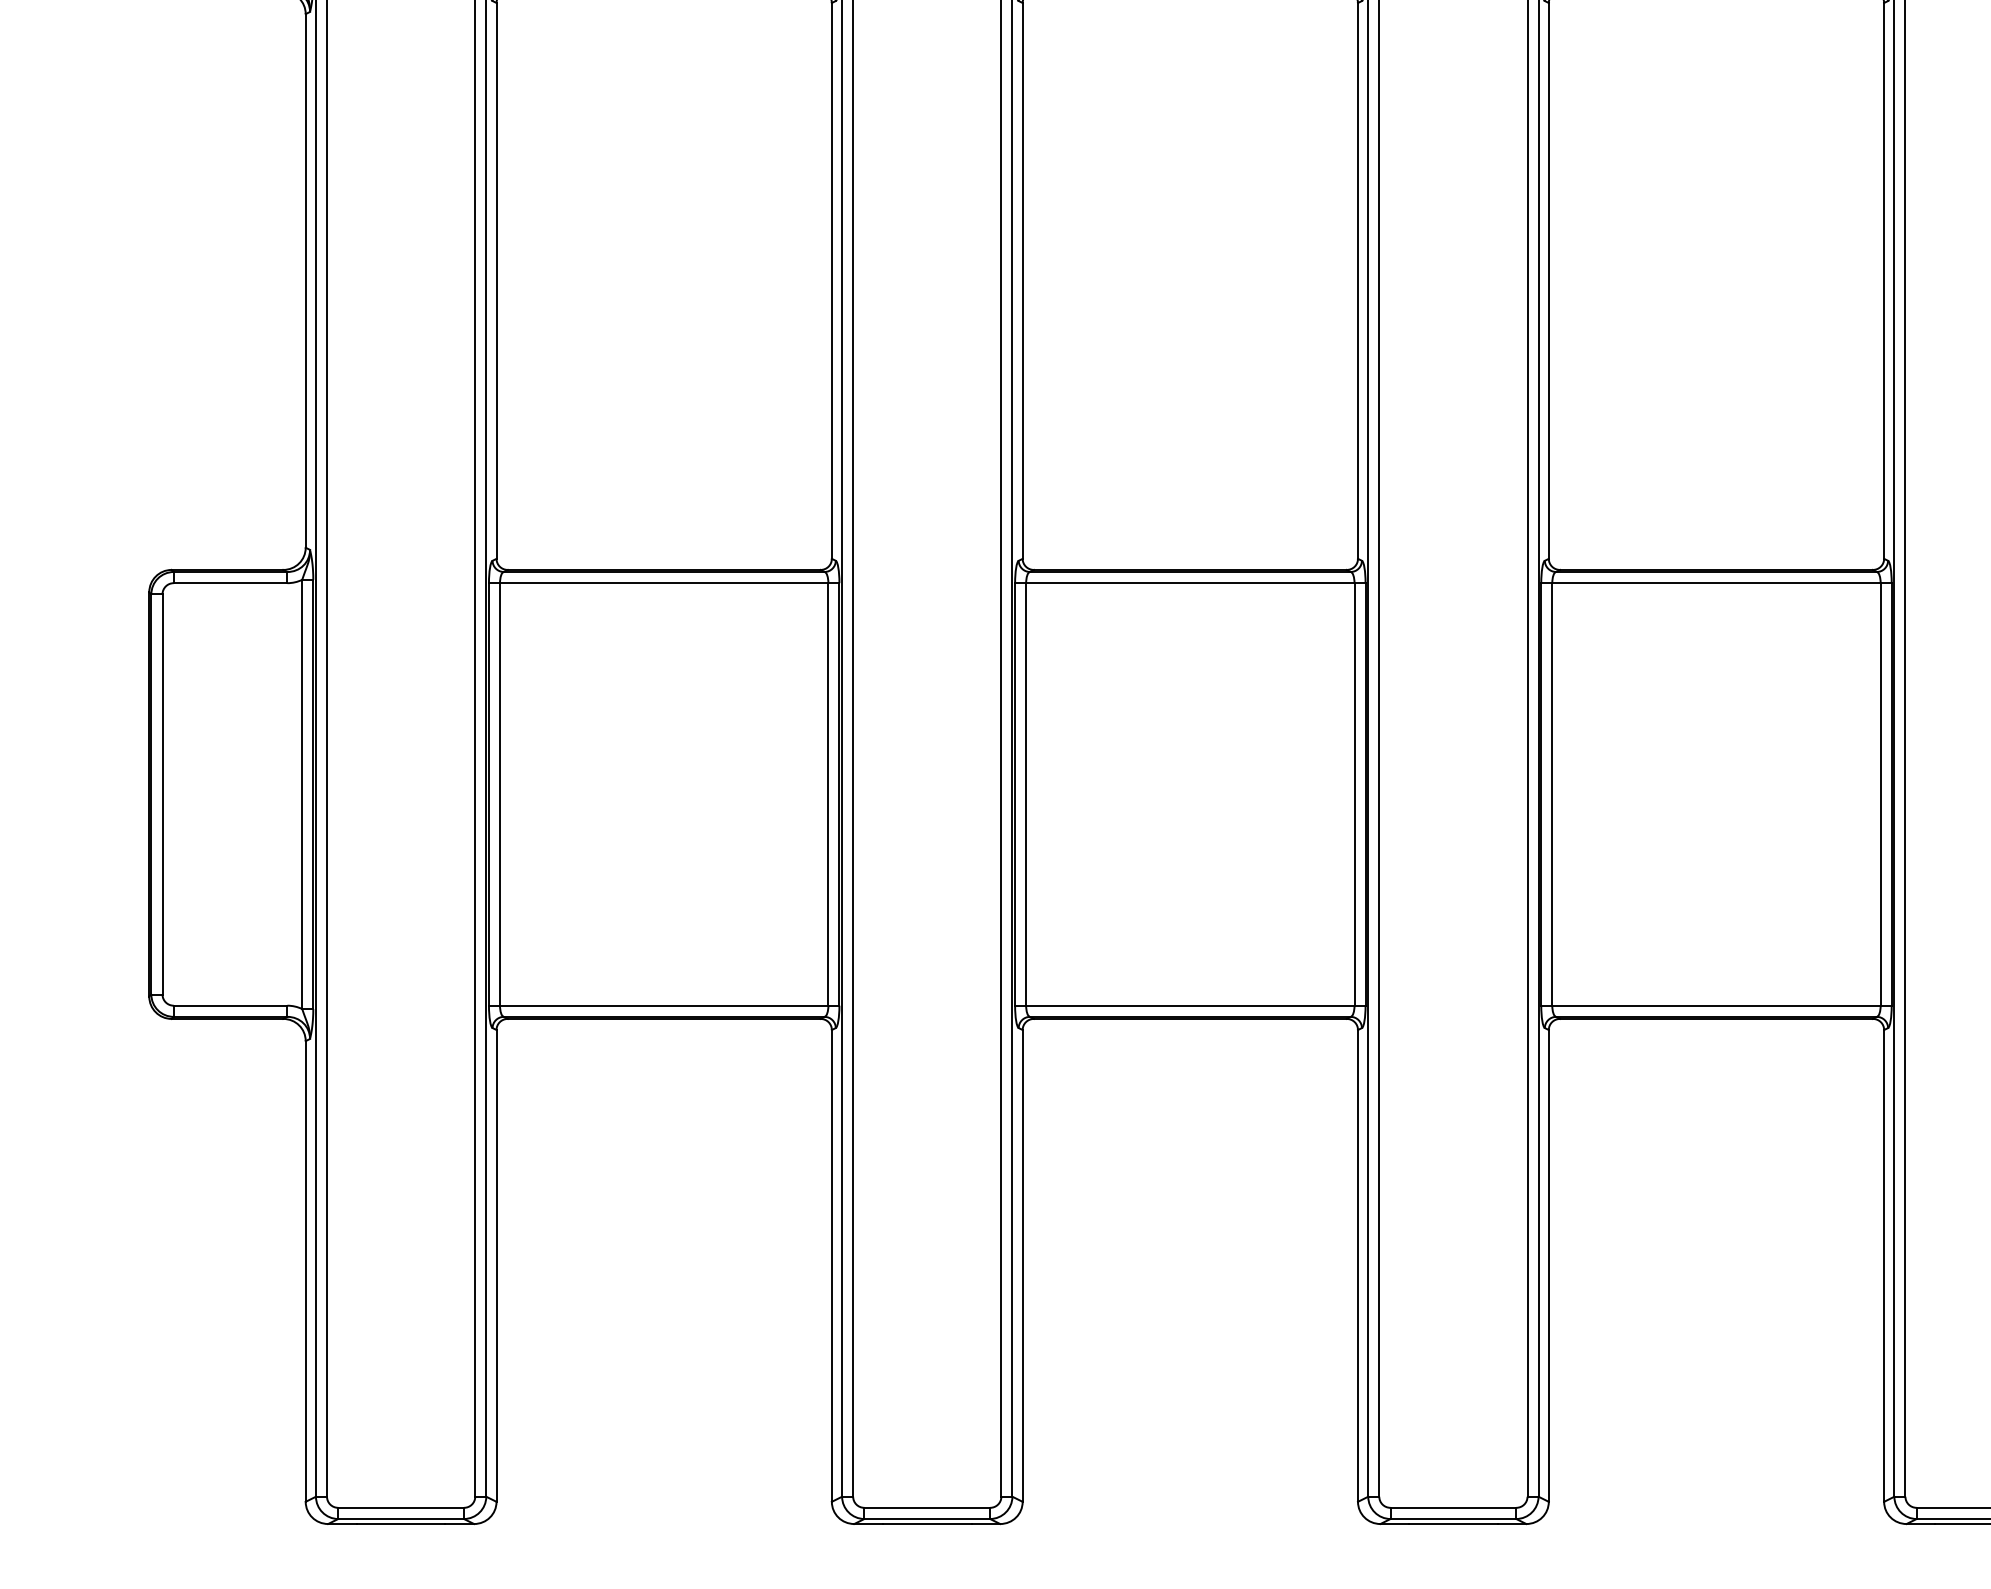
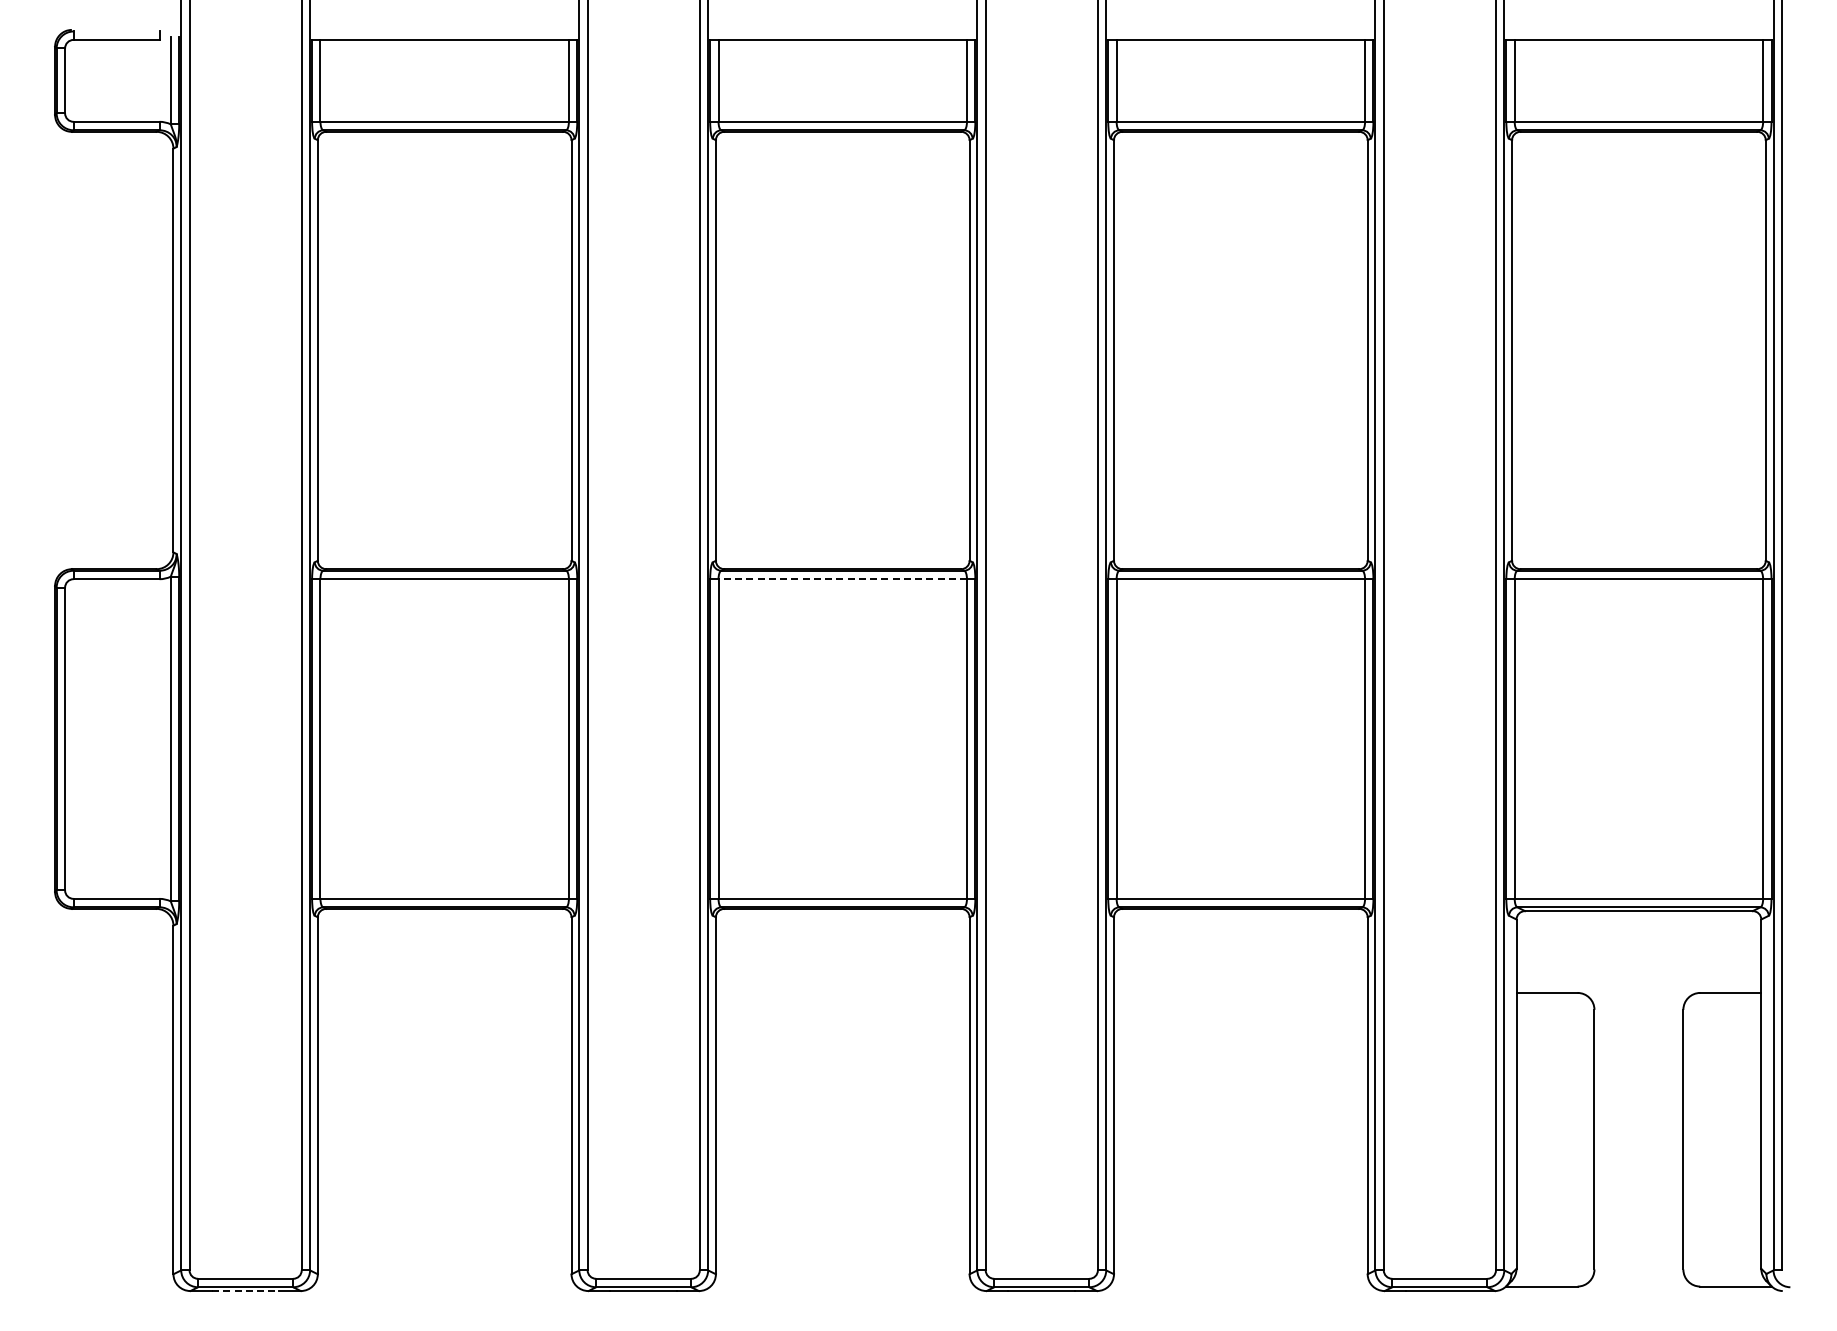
line: (1189, 583) -> (842, 579), solid -> dashed
line: (400, 1524) -> (245, 1291), solid -> dashed

